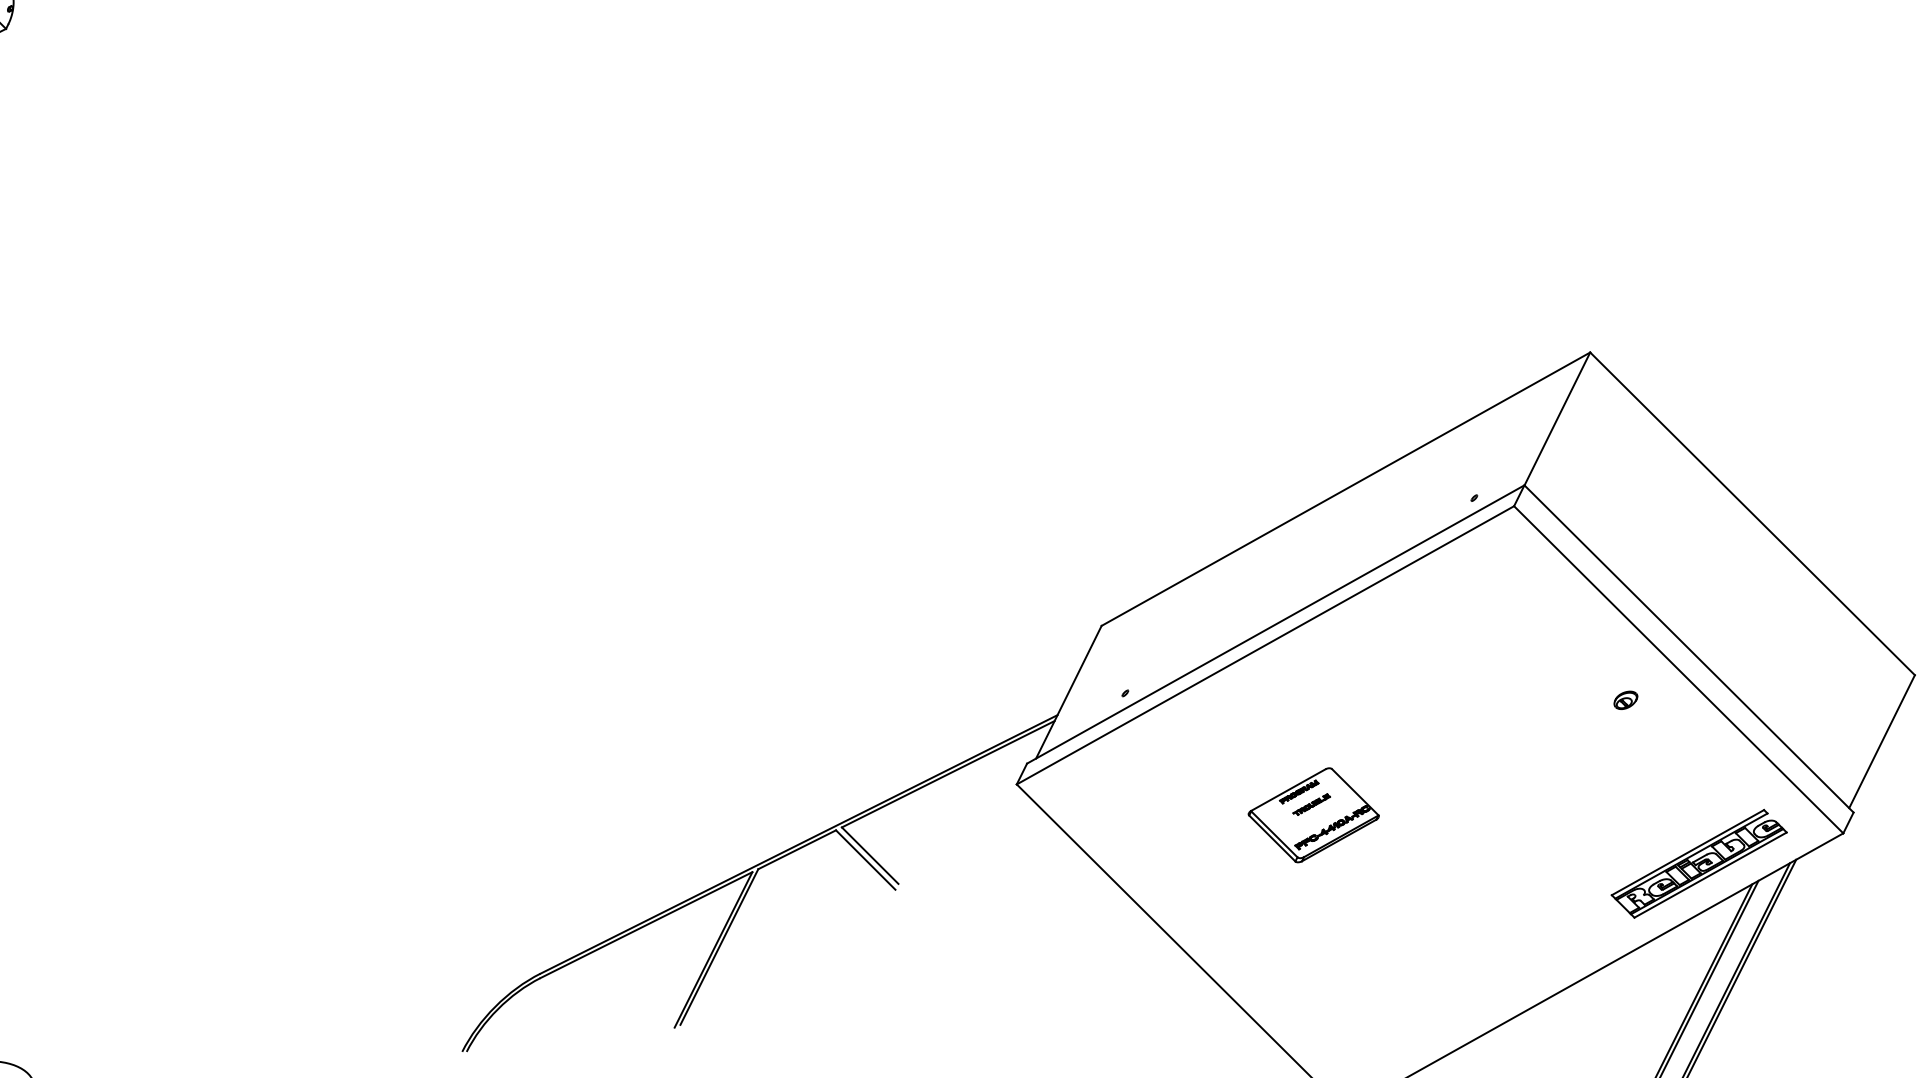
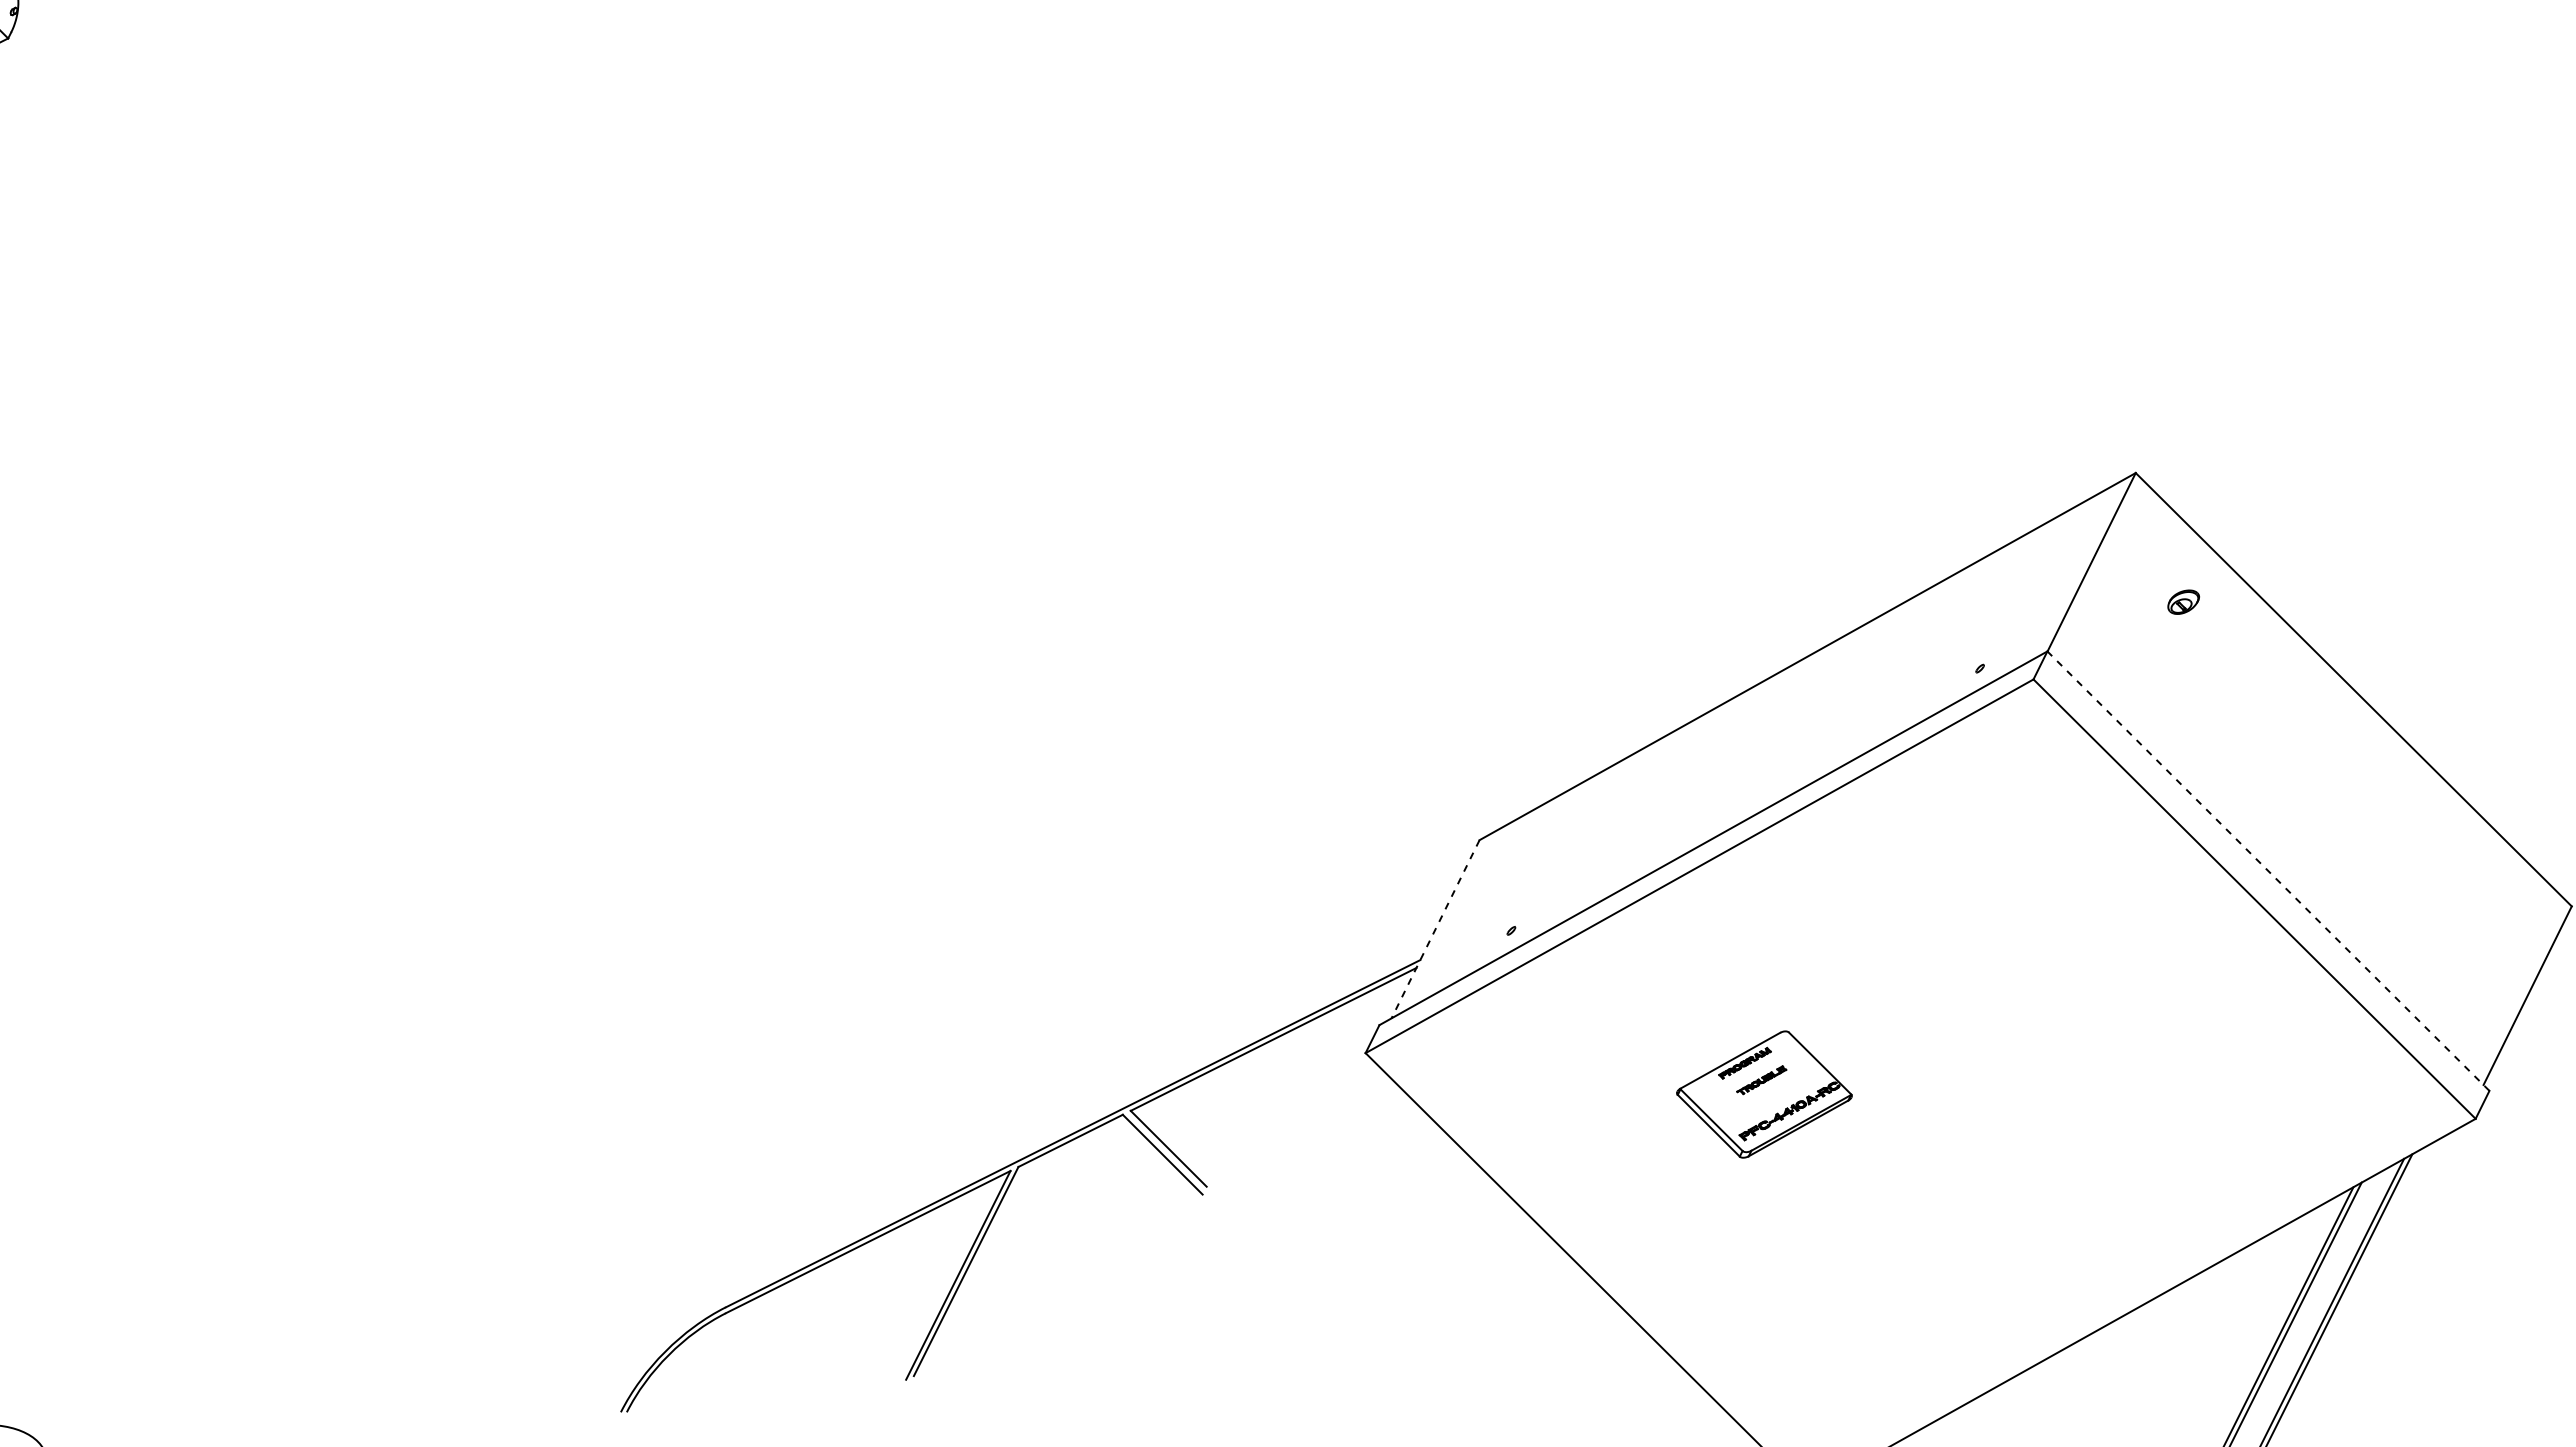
line: (1689, 649) -> (2268, 871), solid -> dashed
line: (1068, 692) -> (1435, 929), solid -> dashed
part: (1625, 699) -> (2183, 601), moved
part: (1698, 863) -> (2281, 1159), removed

